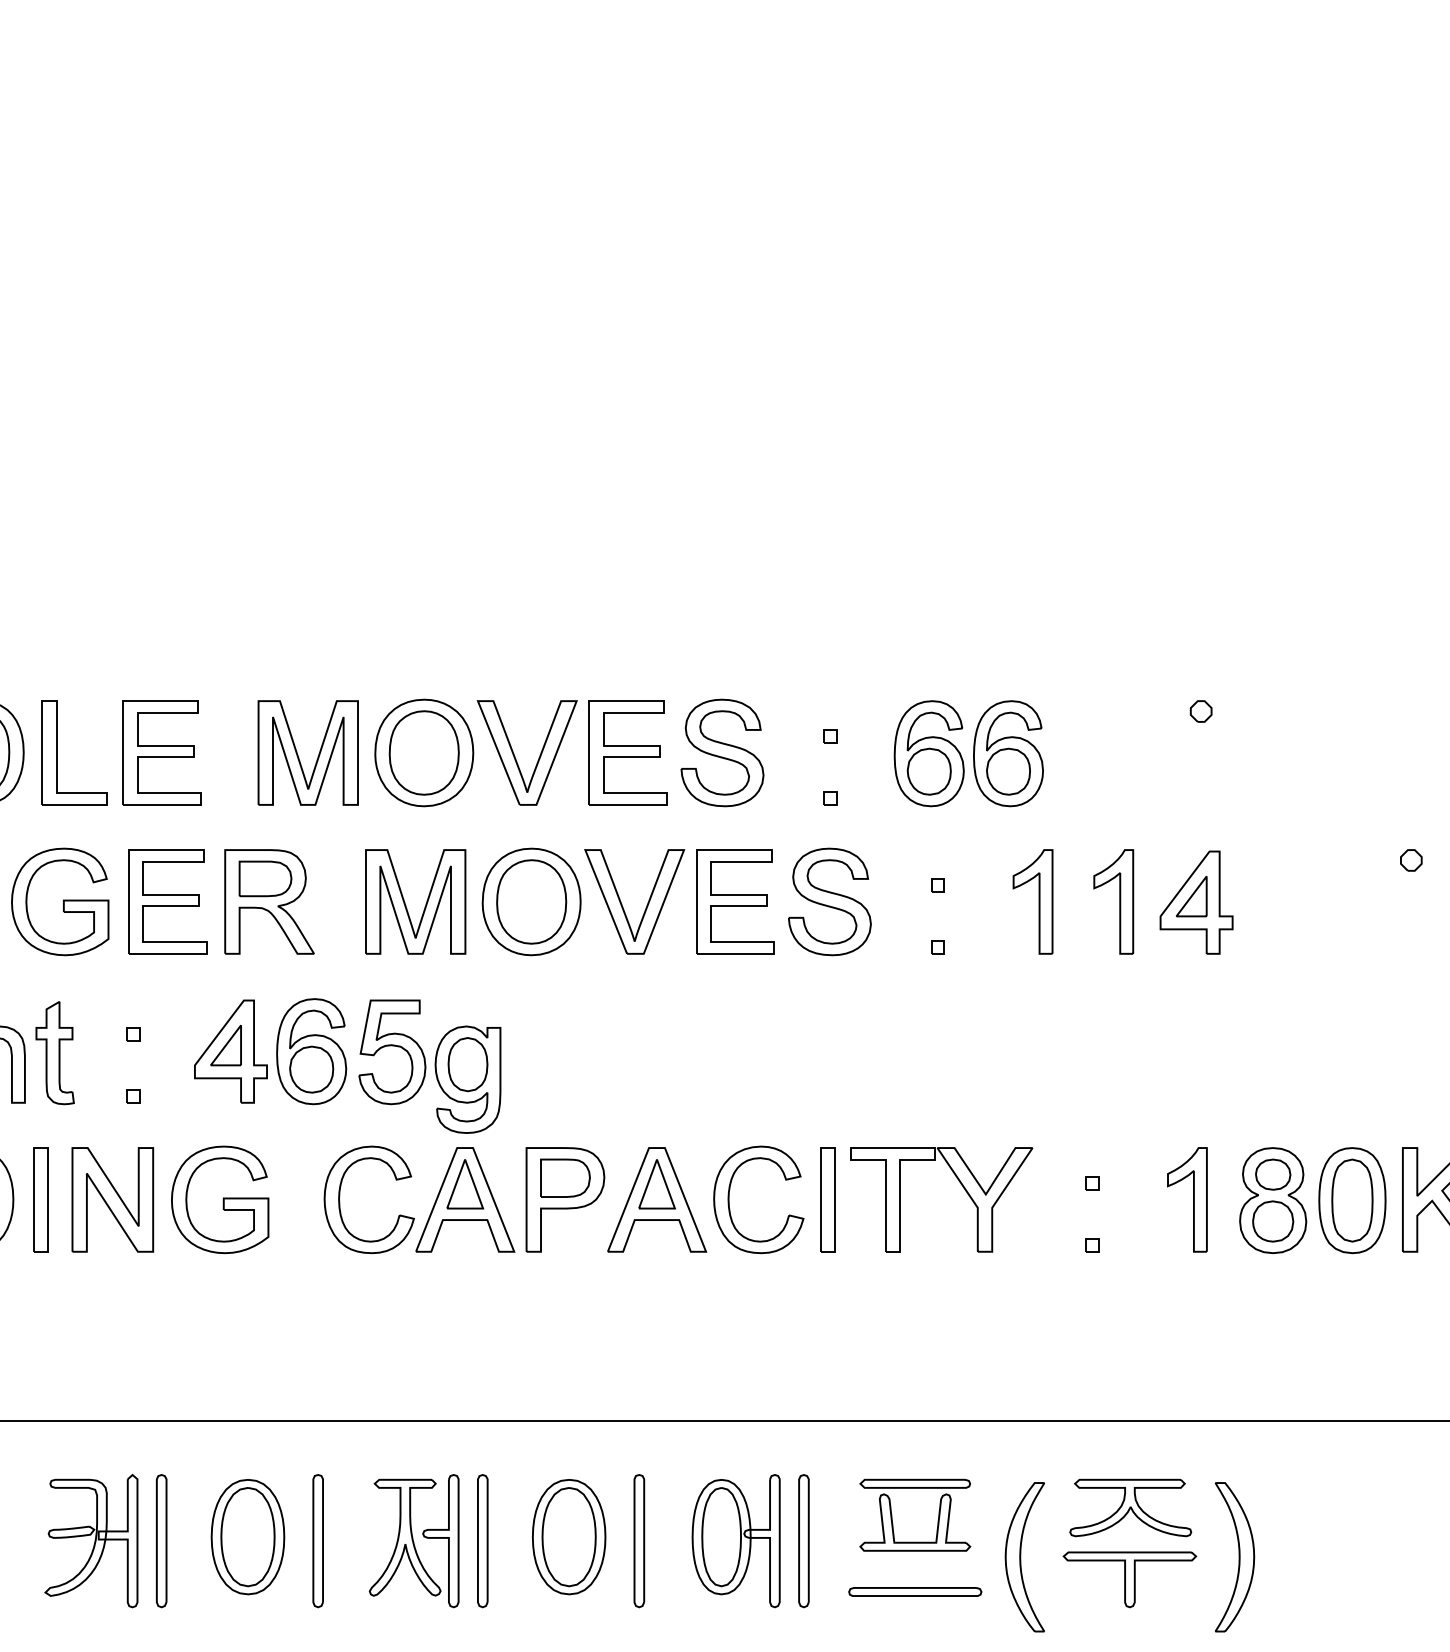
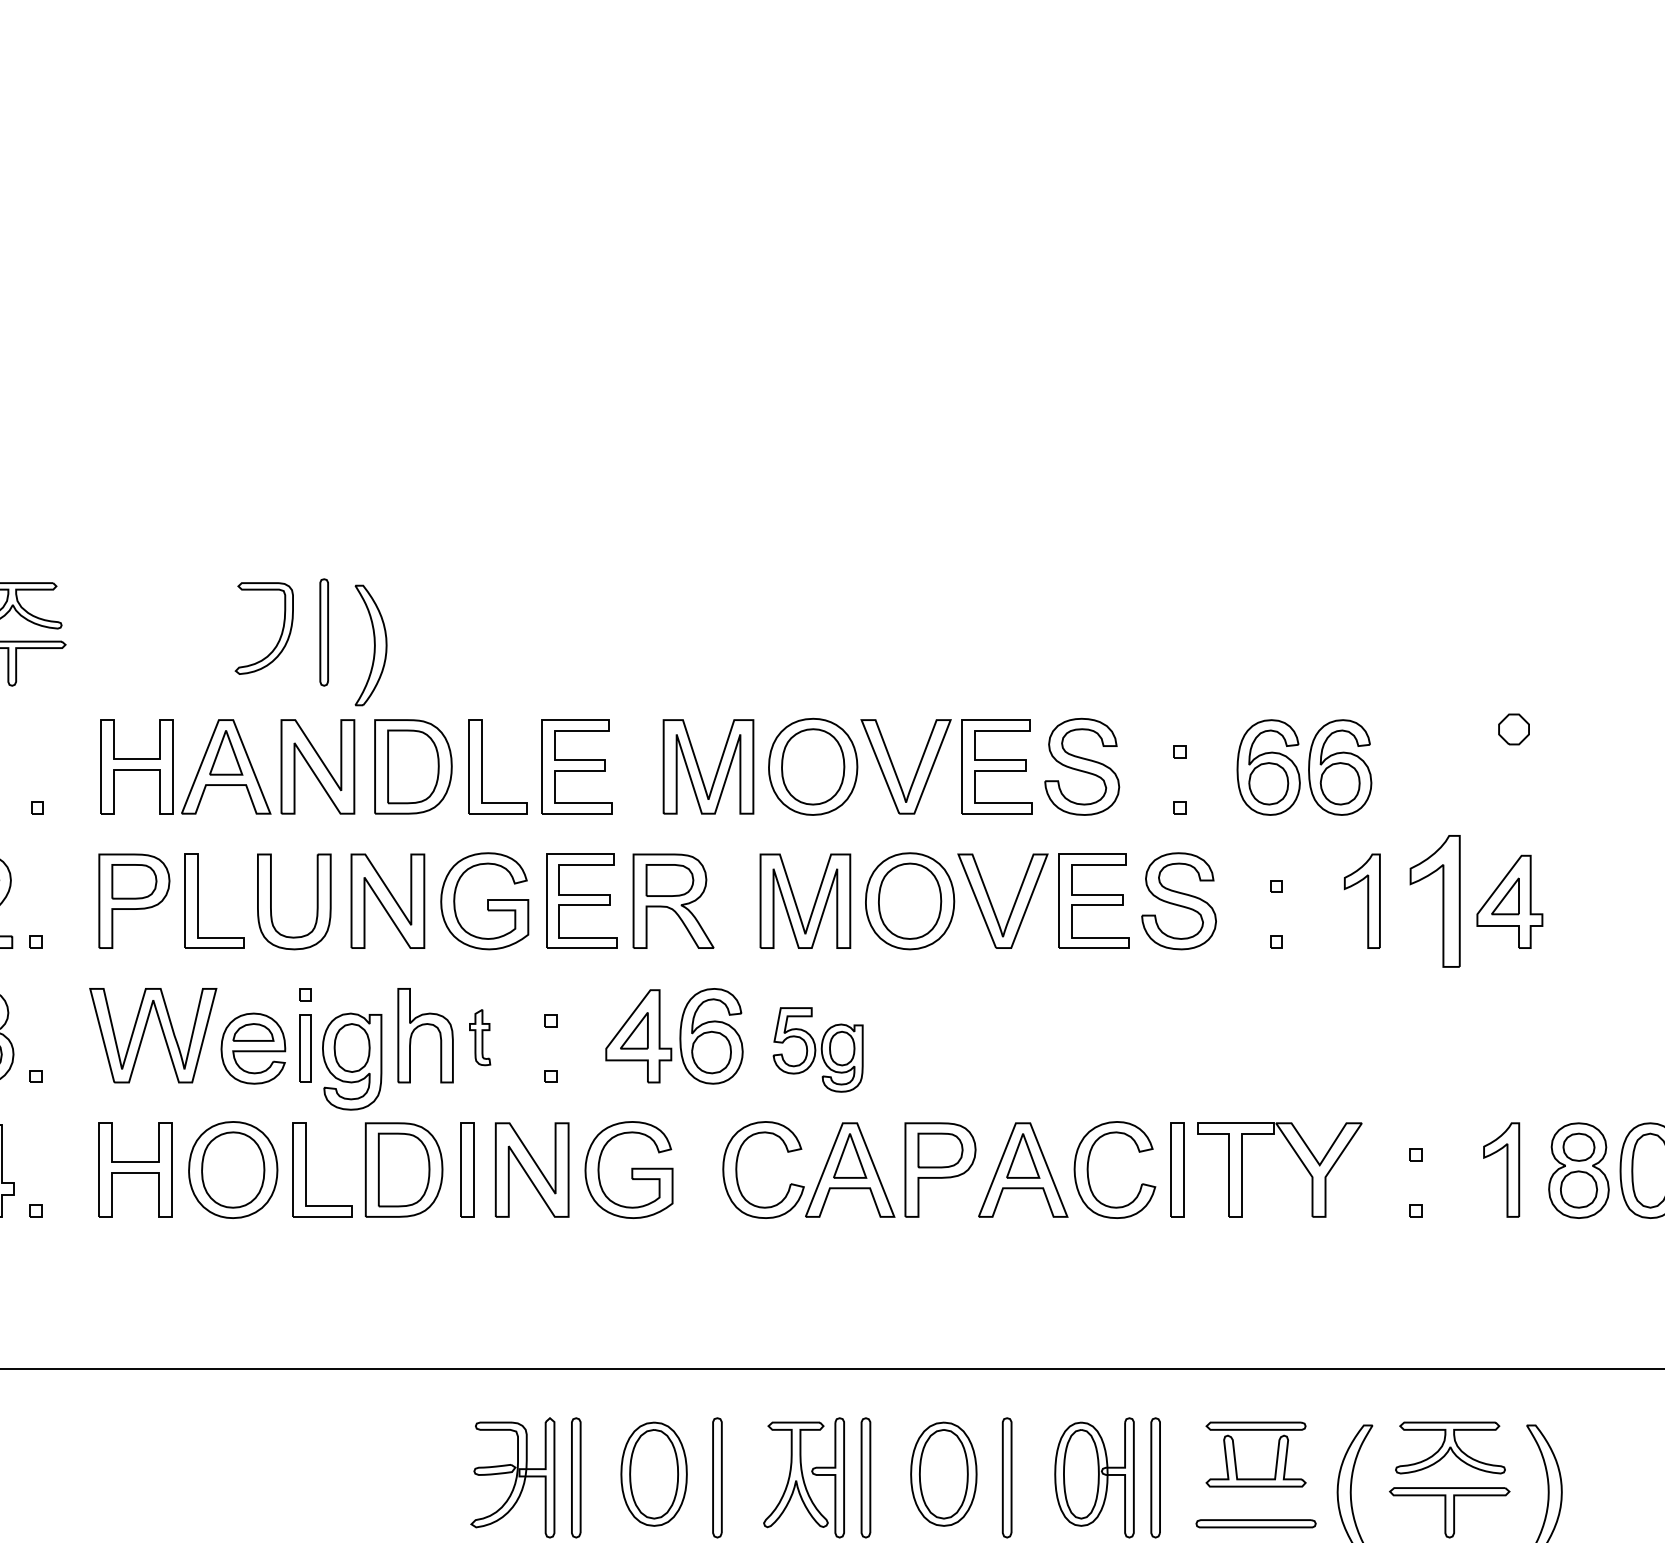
part: (1200, 711) -> (1513, 729), size x1.6
part: (1113, 901) -> (1434, 900), size x1.4
part: (54, 1052) -> (479, 1037), size x0.6
part: (429, 1066) -> (817, 1049), size x0.7

